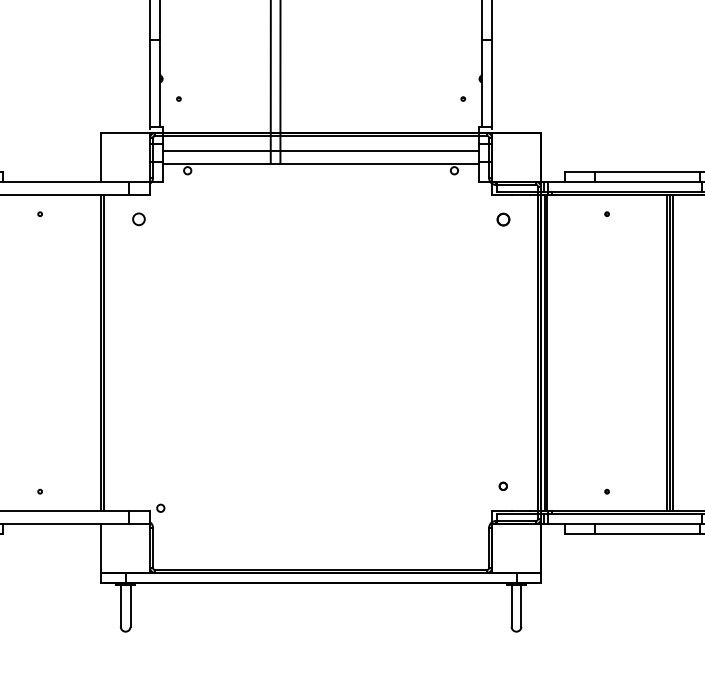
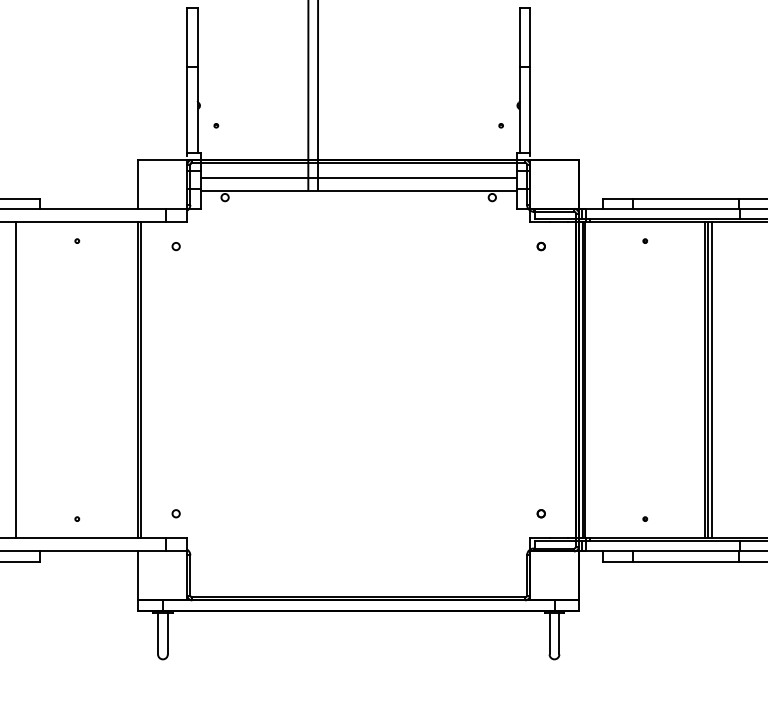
circle: (138, 219) -> (175, 246), size x0.62
part: (502, 219) -> (540, 246), size x0.62
circle: (160, 508) -> (175, 513), moved

